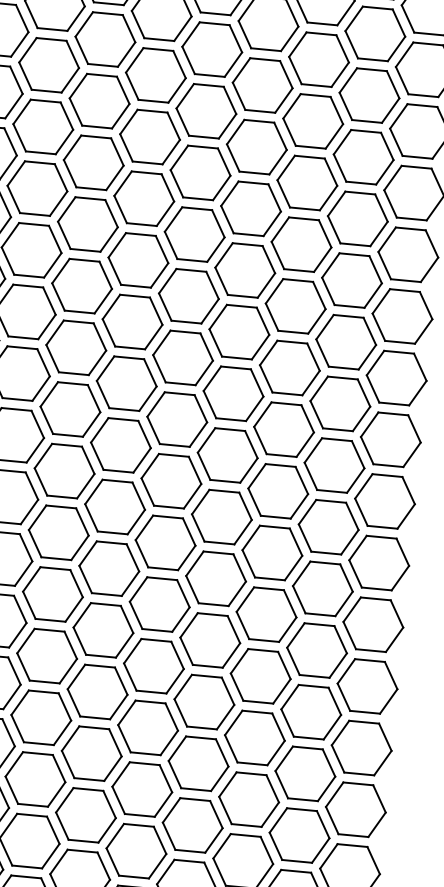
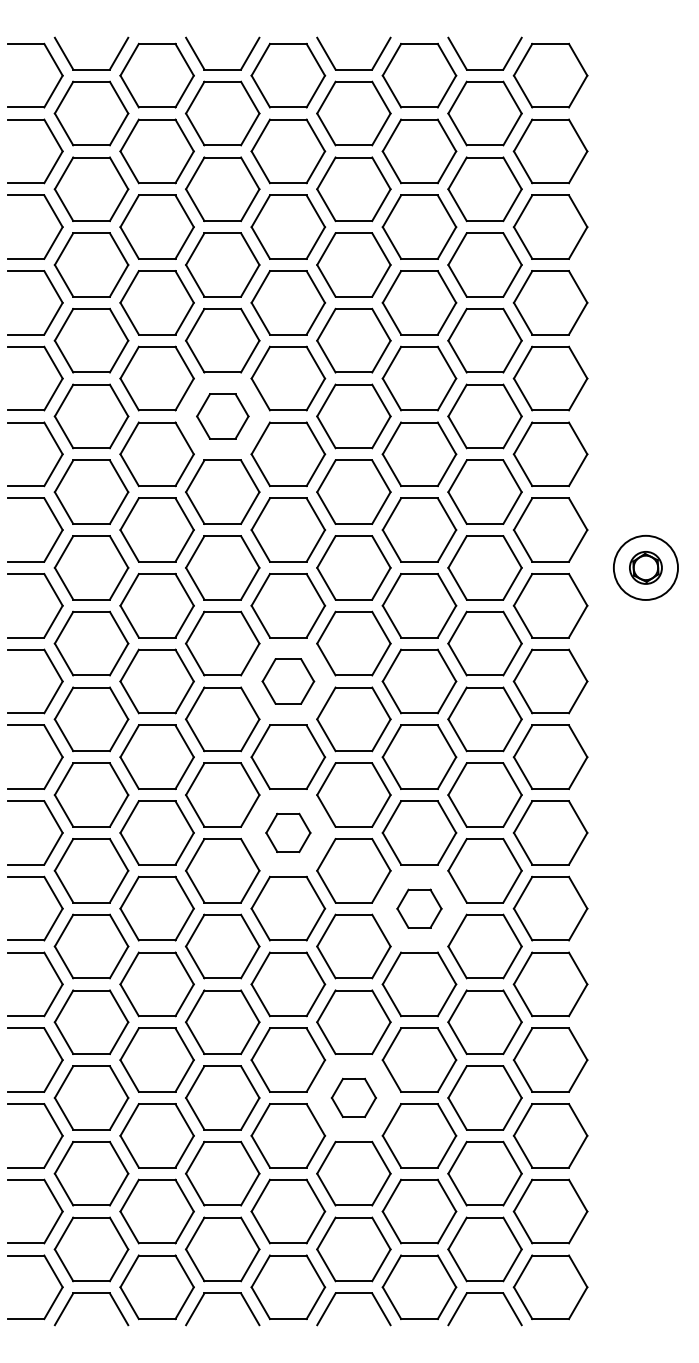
part: (144, 198) -> (222, 416), size x0.7
part: (177, 419) -> (288, 681), size x0.7
part: (165, 542) -> (288, 832), size x0.6
part: (266, 614) -> (419, 908), size x0.6
part: (198, 763) -> (353, 1097), size x0.6

